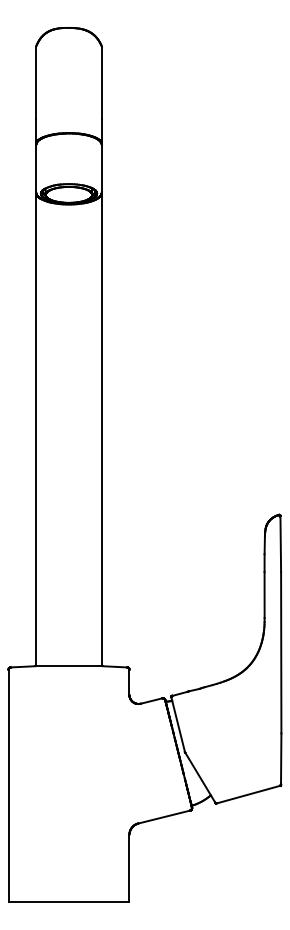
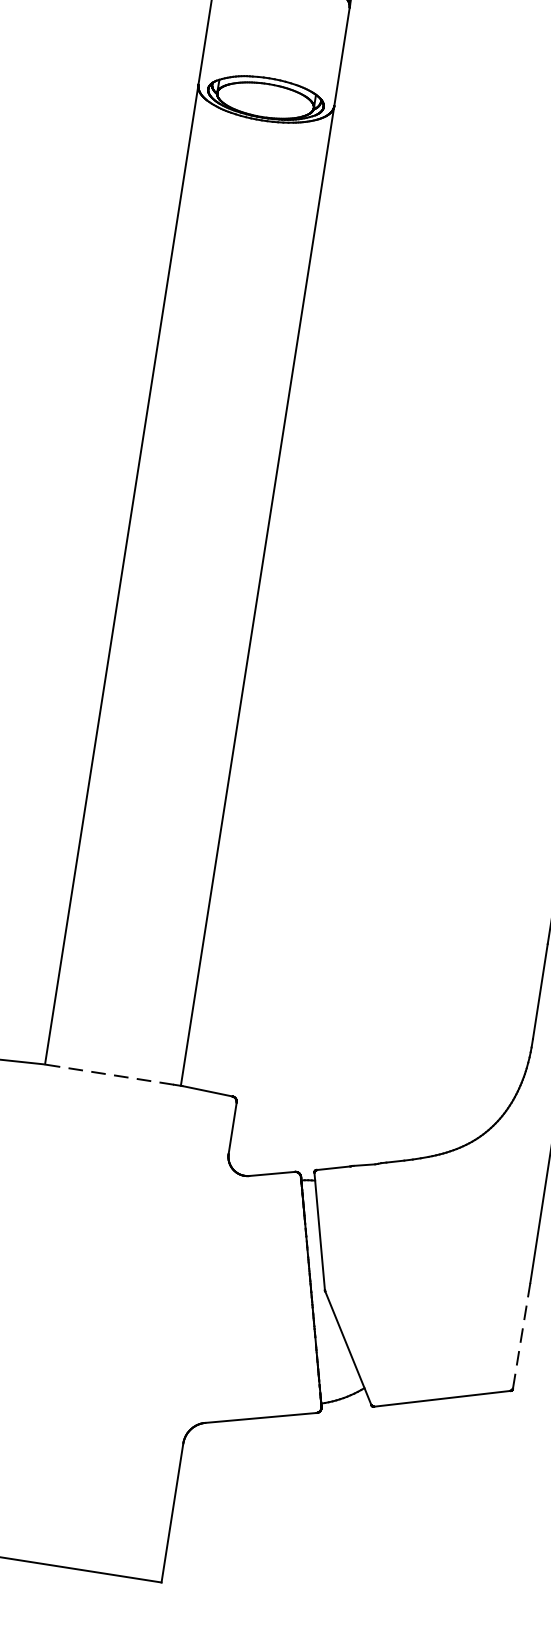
line: (66, 666) -> (107, 1074), solid -> dashed
line: (281, 759) -> (522, 1336), solid -> dashed

